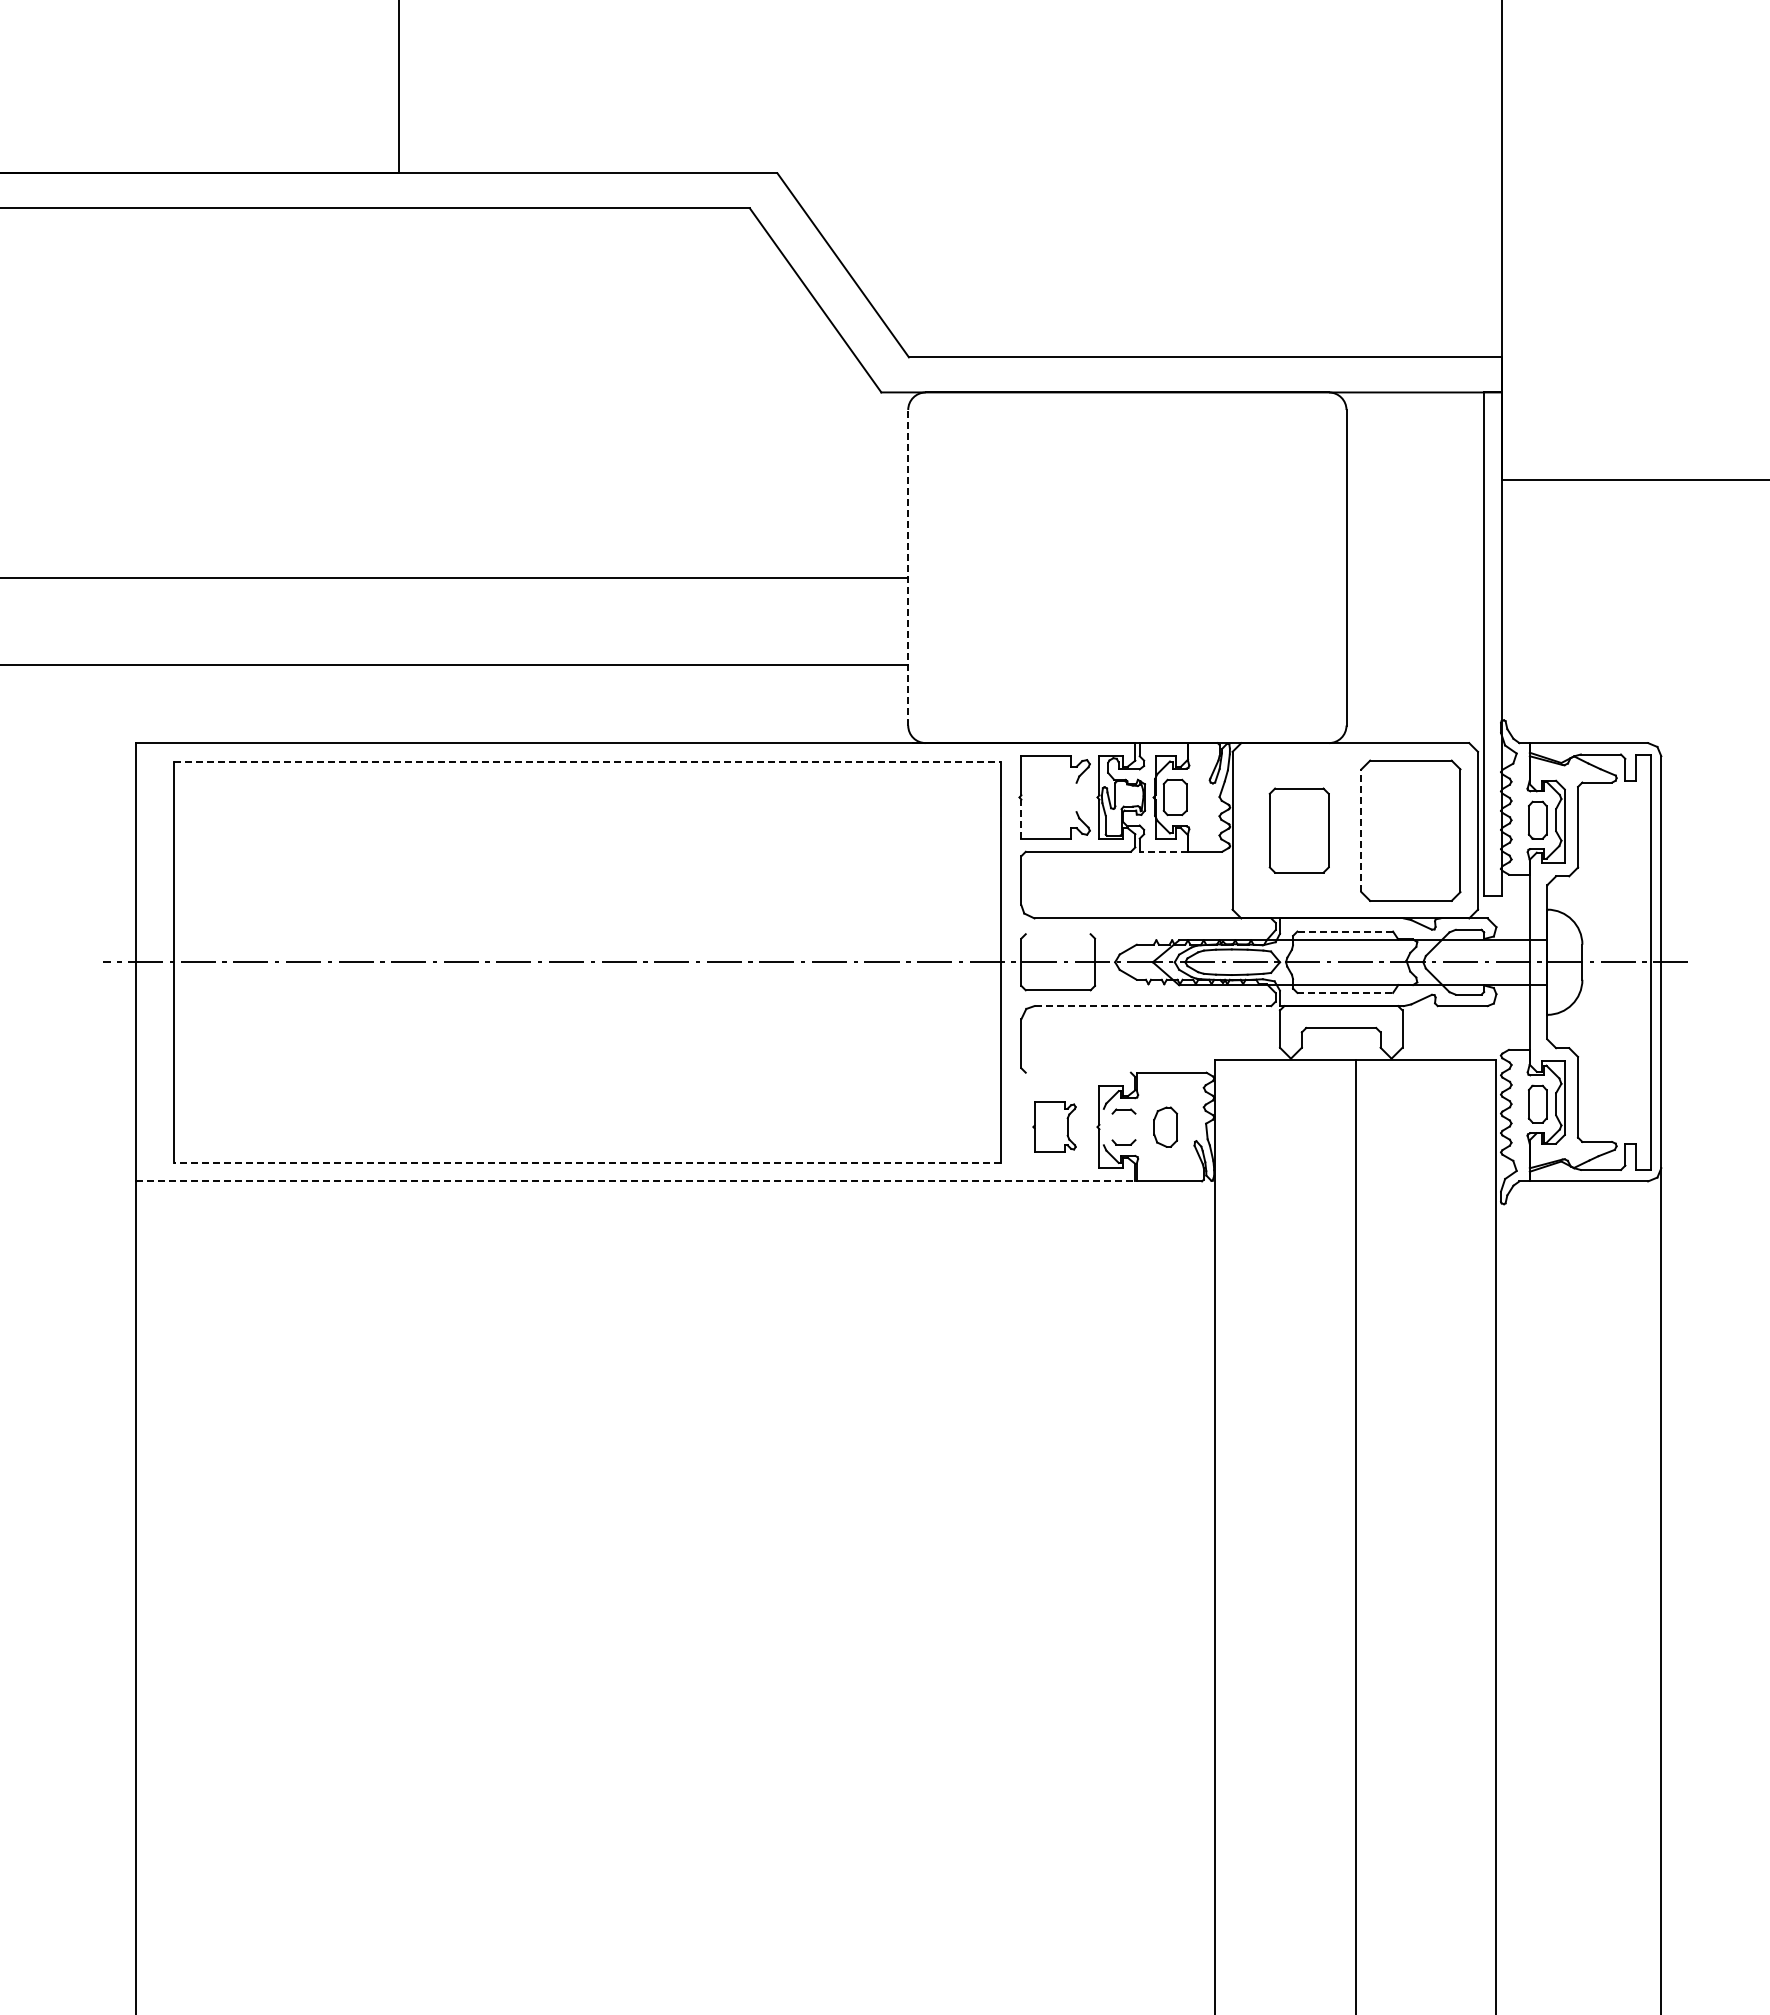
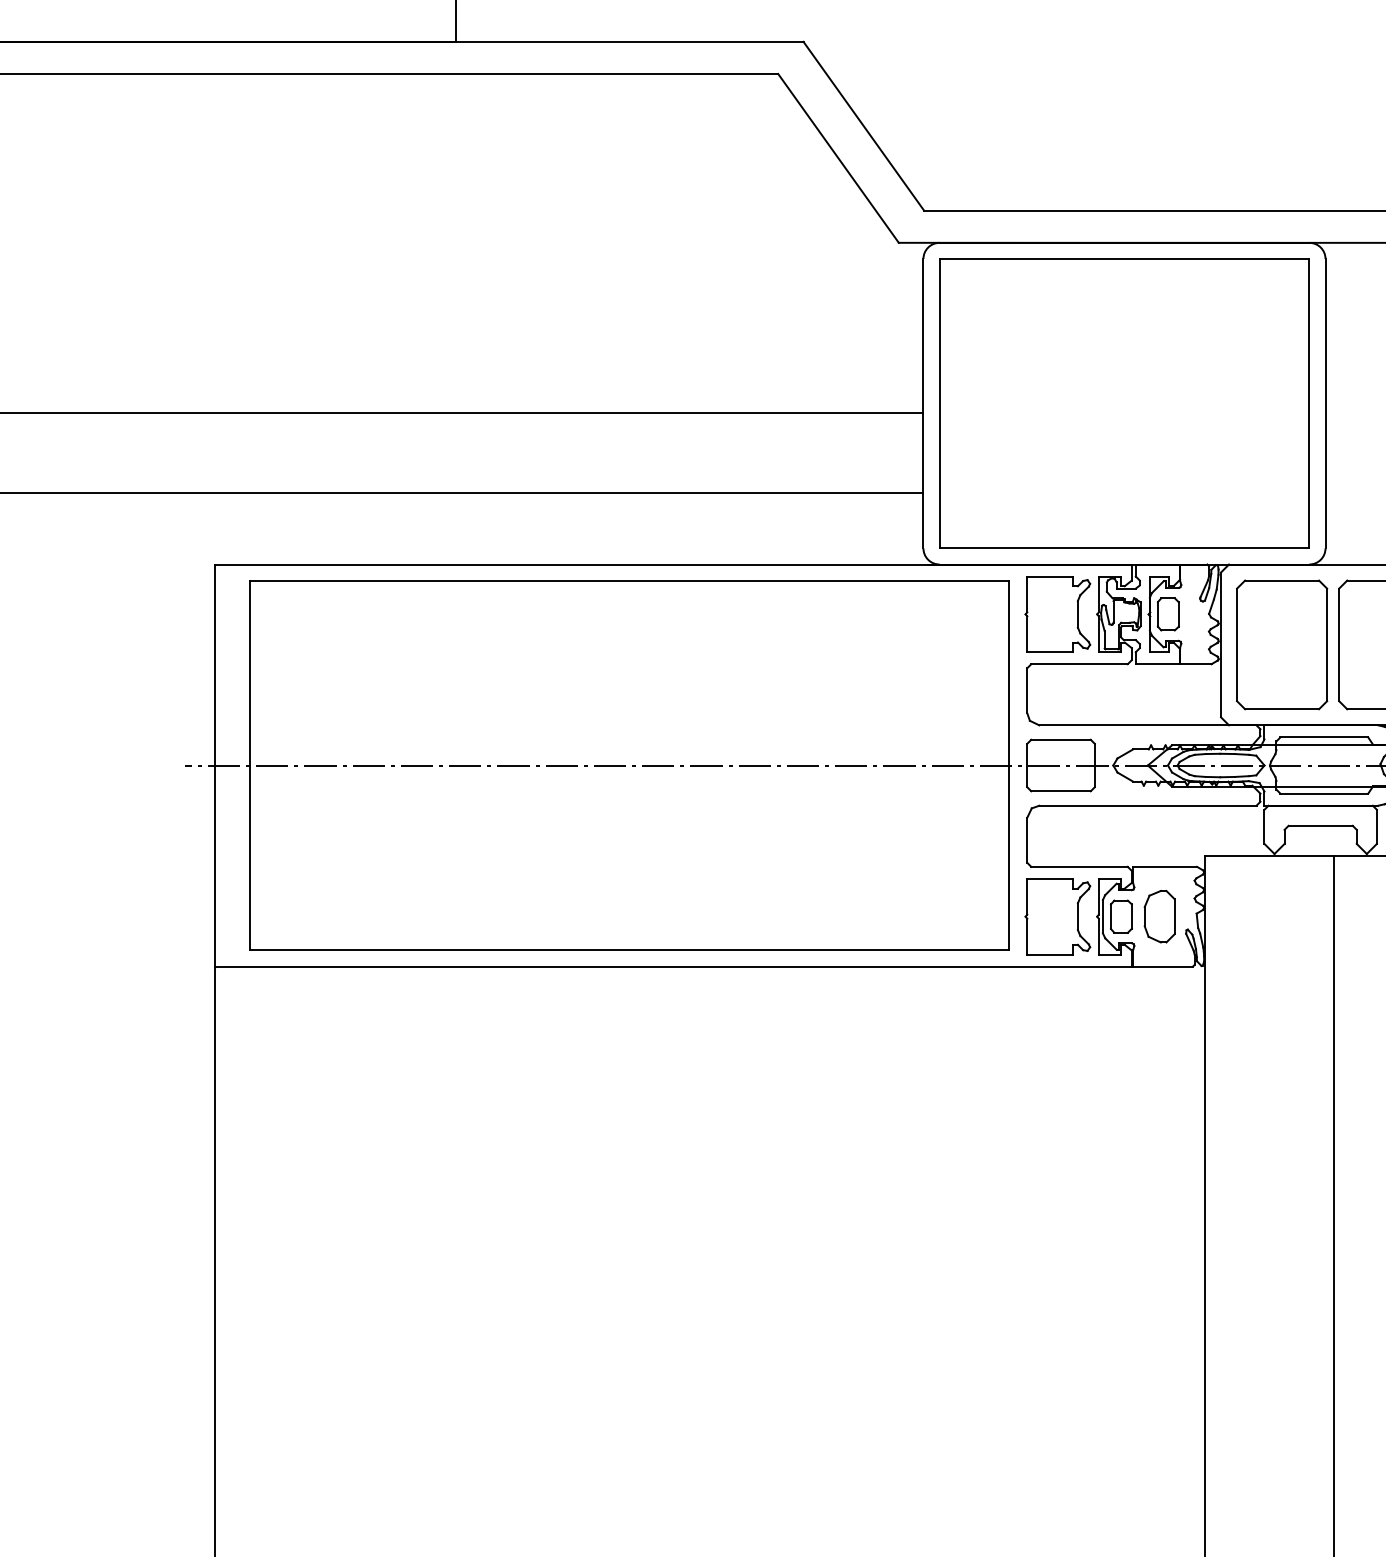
line: (908, 567) -> (923, 403), dashed -> solid
part: (1127, 567) -> (1124, 403), added
line: (587, 761) -> (629, 581), dashed -> solid
line: (1076, 797) -> (1077, 614), added
line: (1021, 819) -> (1027, 634), dashed -> solid
part: (1299, 830) -> (1282, 644), size x1.67
line: (1361, 830) -> (1339, 644), dashed -> solid
line: (1163, 851) -> (1157, 663), dashed -> solid
line: (1345, 931) -> (1324, 737), dashed -> solid
line: (1057, 934) -> (1060, 740), added
line: (1345, 992) -> (1324, 793), dashed -> solid
line: (1153, 1006) -> (1148, 806), dashed -> solid
line: (1077, 1072) -> (1078, 866), added
part: (1054, 1126) -> (1057, 916), size x1.67
line: (1103, 1126) -> (1102, 916), added
line: (1112, 1126) -> (1110, 916), added
line: (1135, 1126) -> (1131, 916), added
part: (1165, 1127) -> (1159, 917), size x1.43
line: (587, 1163) -> (629, 950), dashed -> solid
line: (635, 1181) -> (673, 966), dashed -> solid

